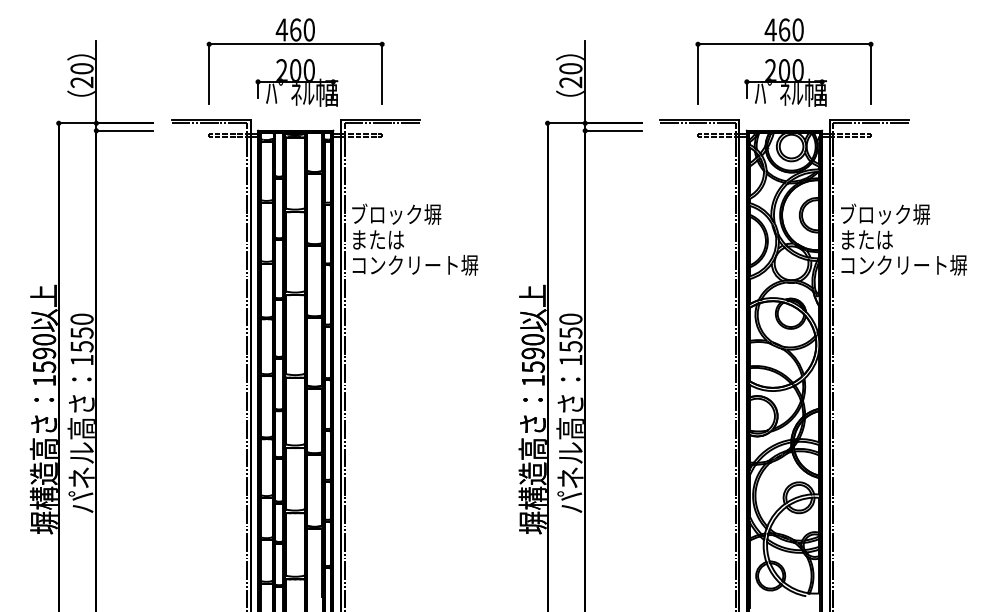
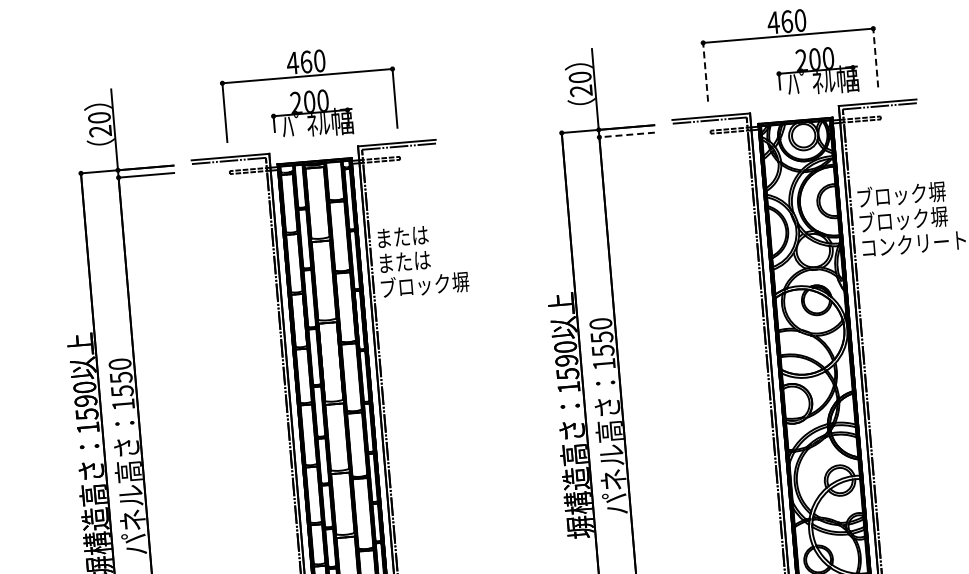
line: (698, 73) -> (706, 71), solid -> dashed
line: (870, 73) -> (875, 57), solid -> dashed
part: (785, 82) -> (816, 71), moved
line: (612, 130) -> (626, 134), solid -> dashed
text: (396, 213) -> (420, 234), ブロック塀 -> または
text: (885, 239) -> (903, 219), または -> ブロック塀
text: (415, 264) -> (443, 282), コンクリート塀 -> ブロック塀

